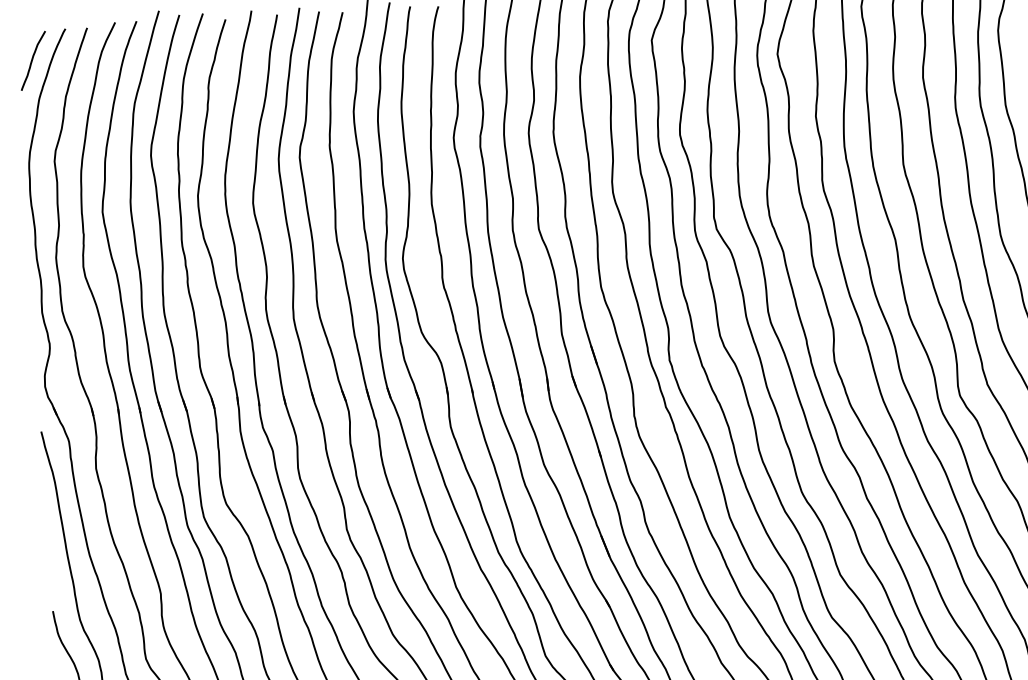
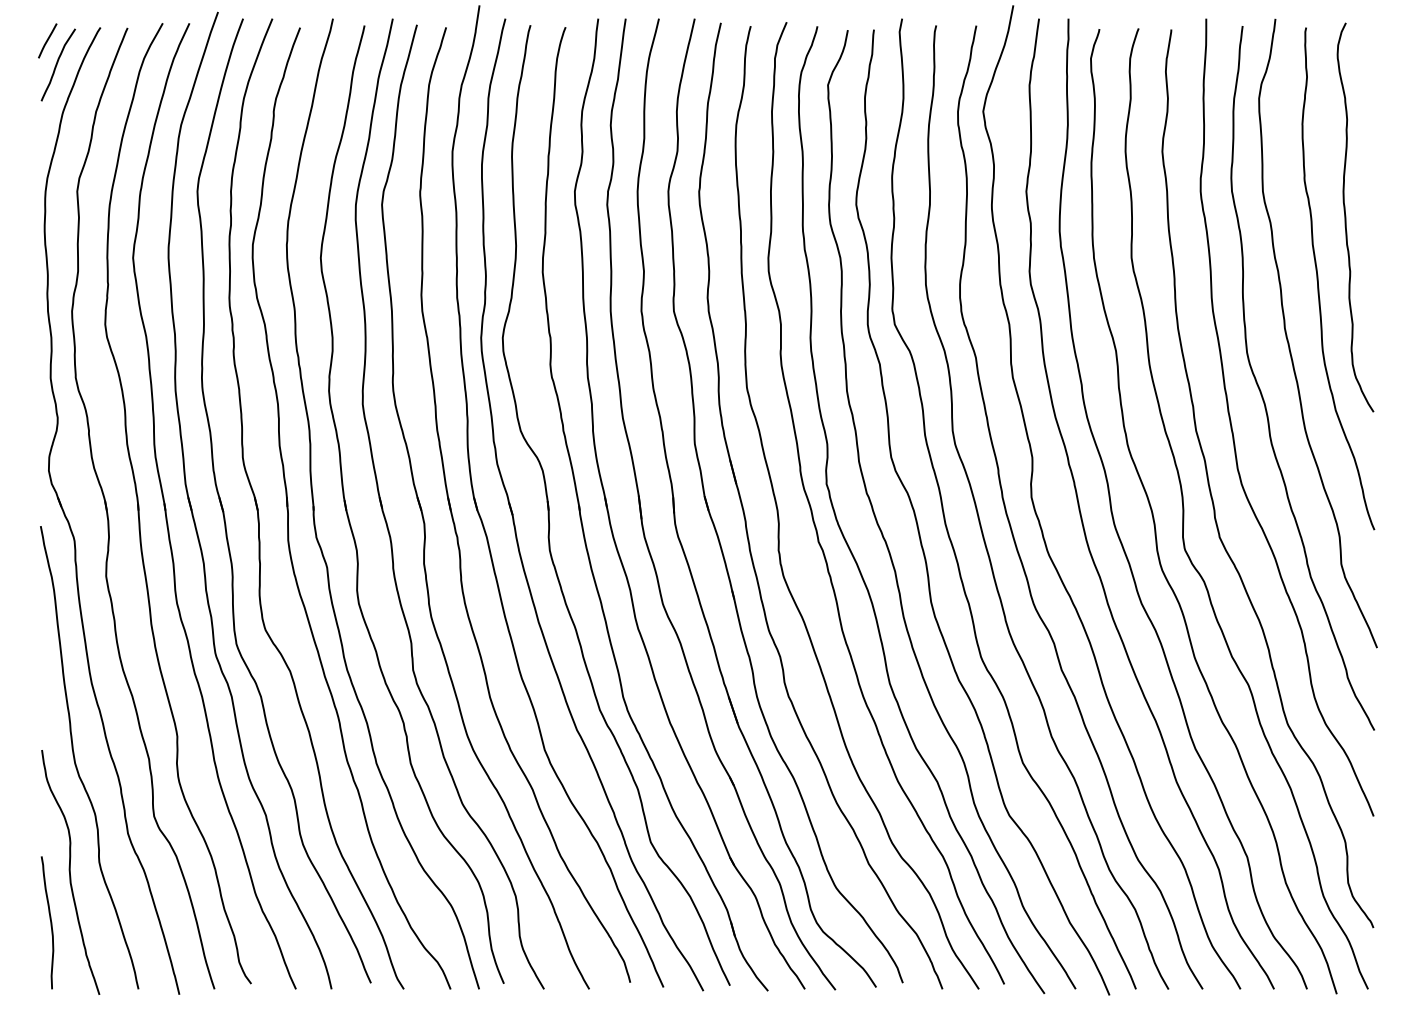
line: (23, 41) -> (47, 40), added

